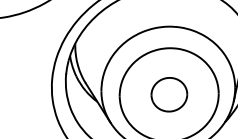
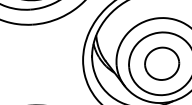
part: (169, 94) -> (162, 63), size x1.43

